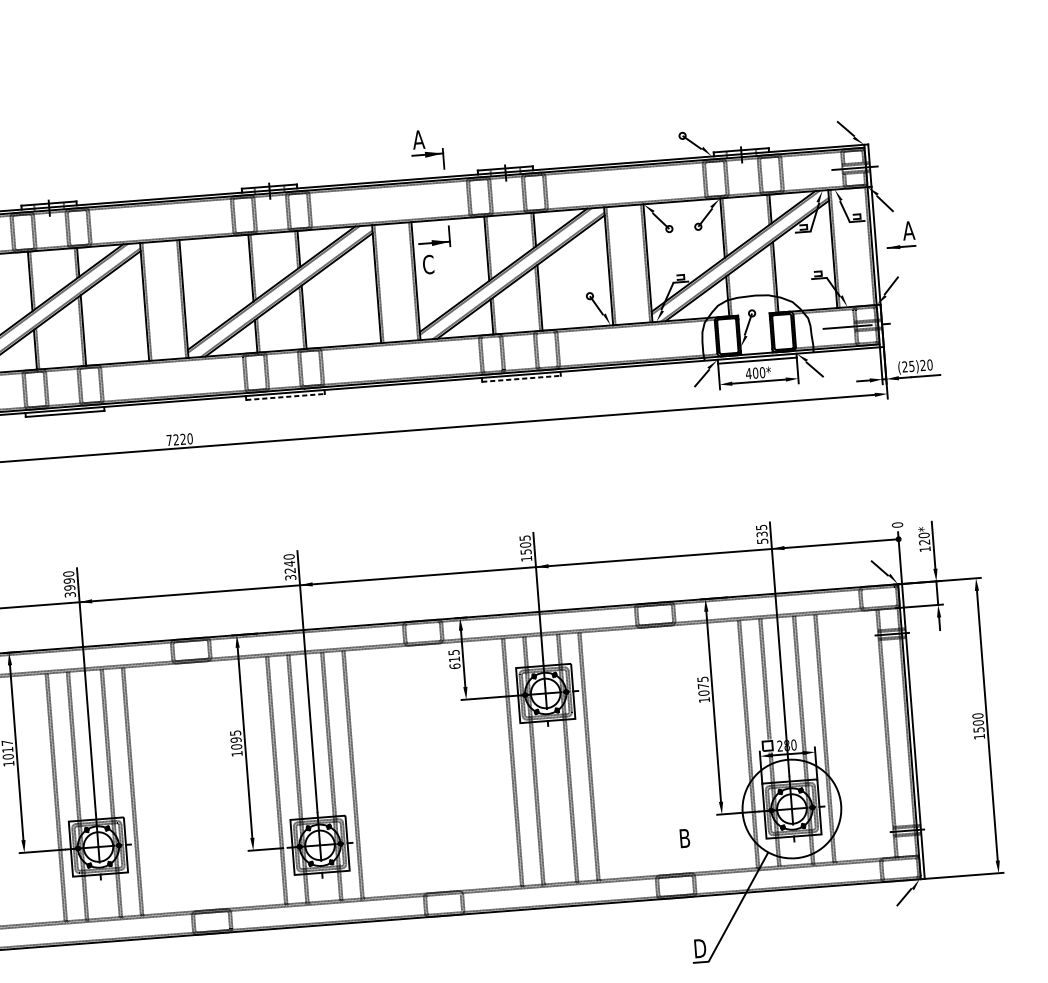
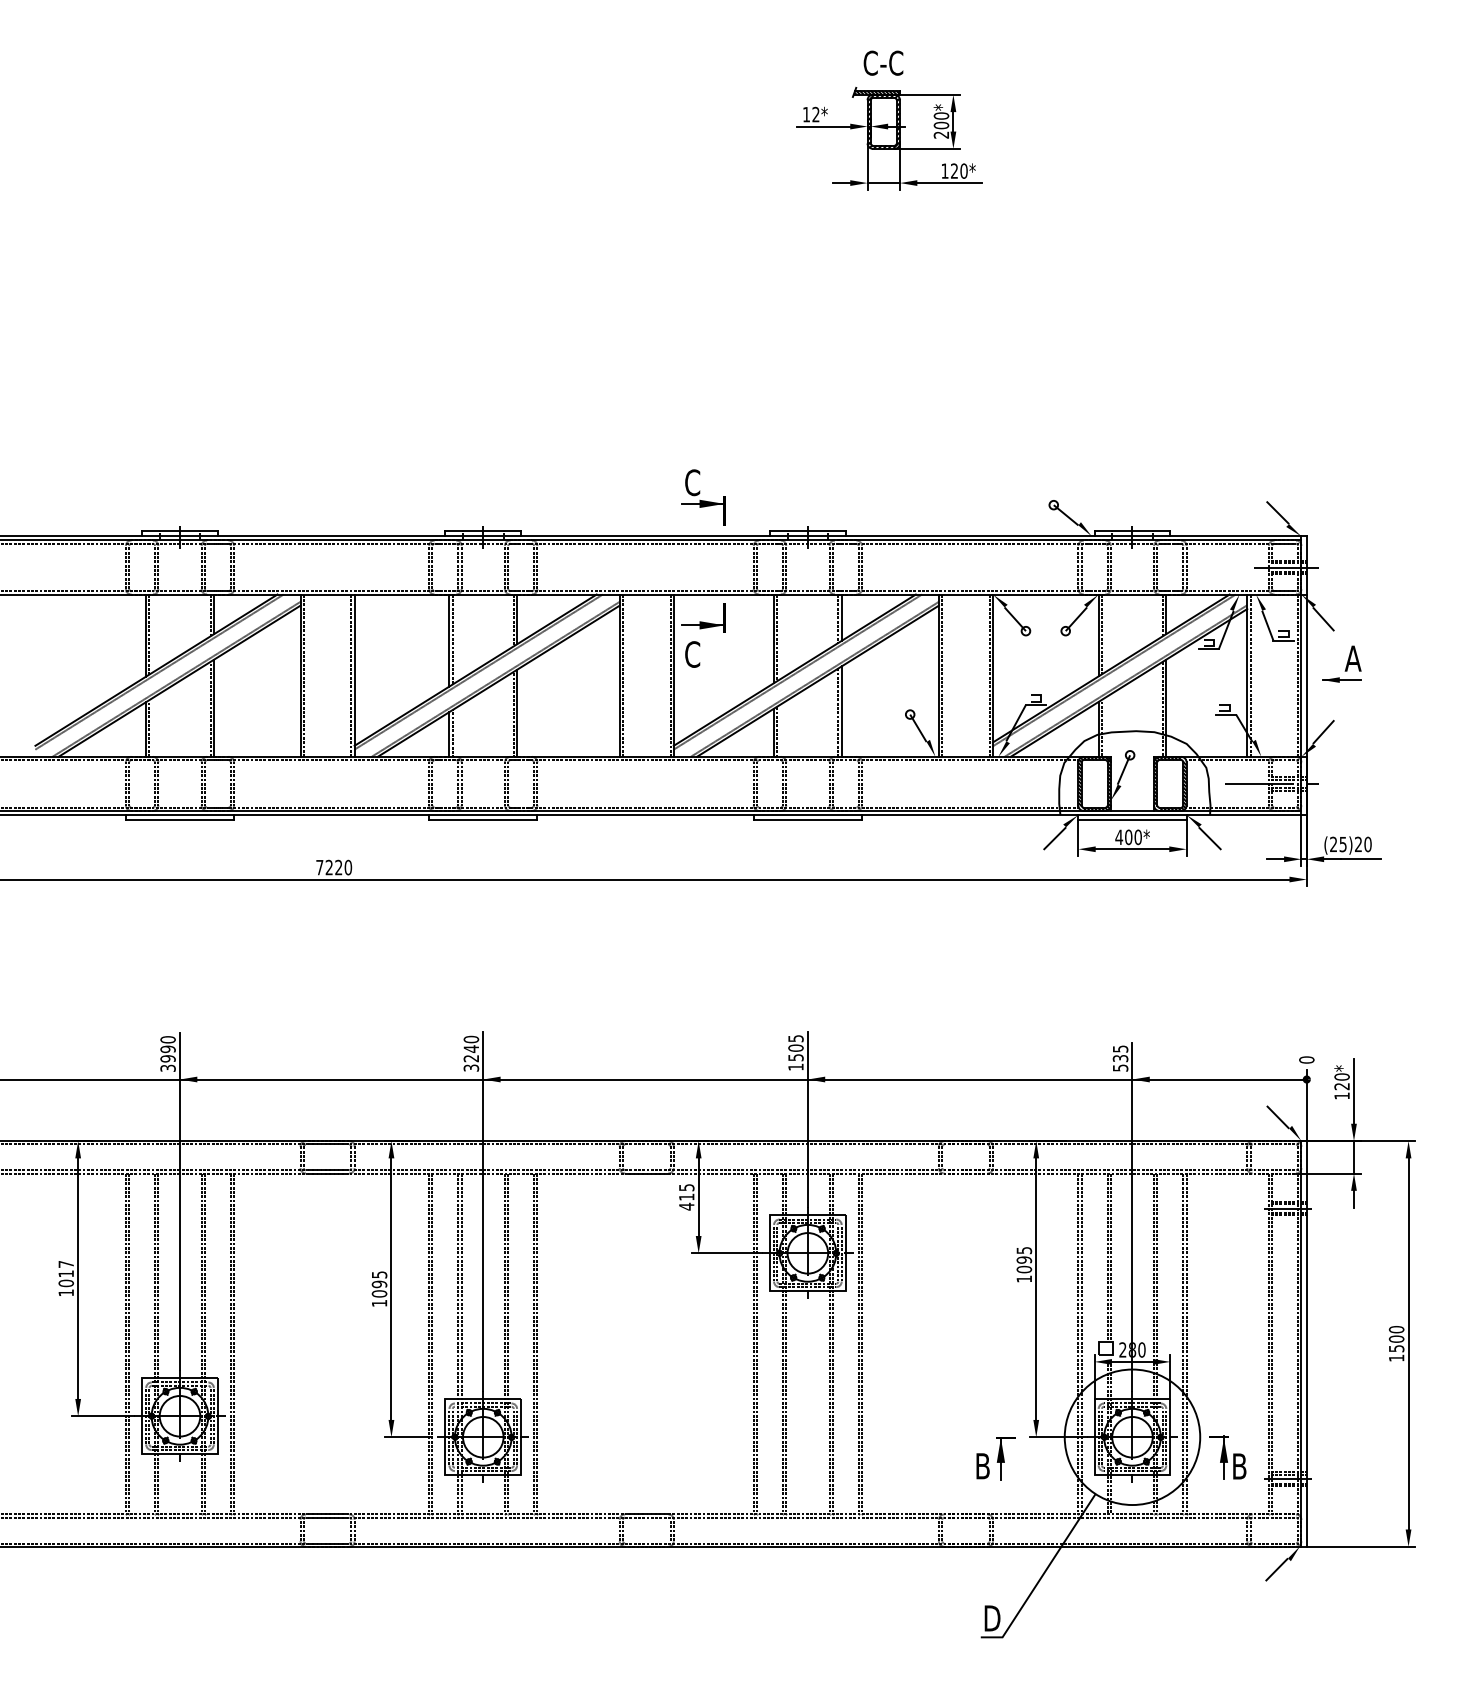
text: (418, 139) -> (692, 482), A -> C
line: (521, 378) -> (808, 820), dashed -> solid
line: (285, 397) -> (483, 820), dashed -> solid
text: (454, 666) -> (686, 1206), 615 -> 415
text: (703, 685) -> (1024, 1259), 1075 -> 1095
part: (862, 818) -> (1227, 1457), added
part: (700, 831) -> (1005, 1458), added

